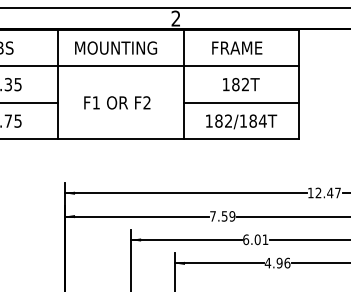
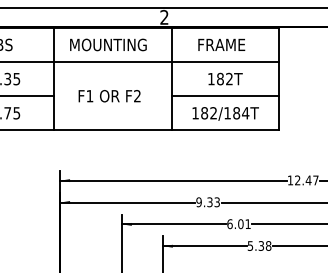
text: (222, 216) -> (207, 202), 7.59 -> 9.33
text: (277, 262) -> (259, 245), 4.96 -> 5.38

